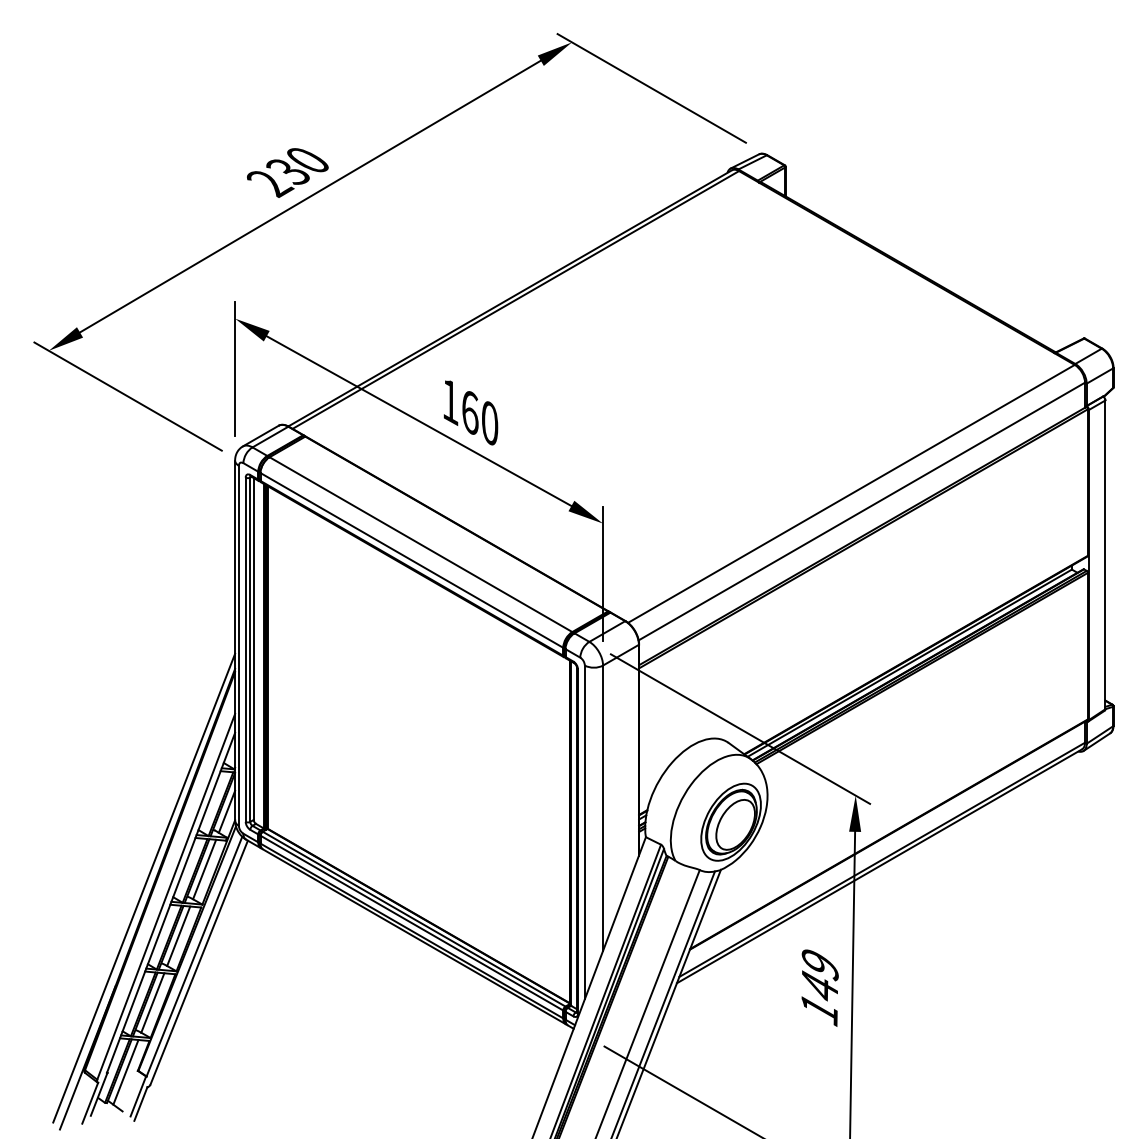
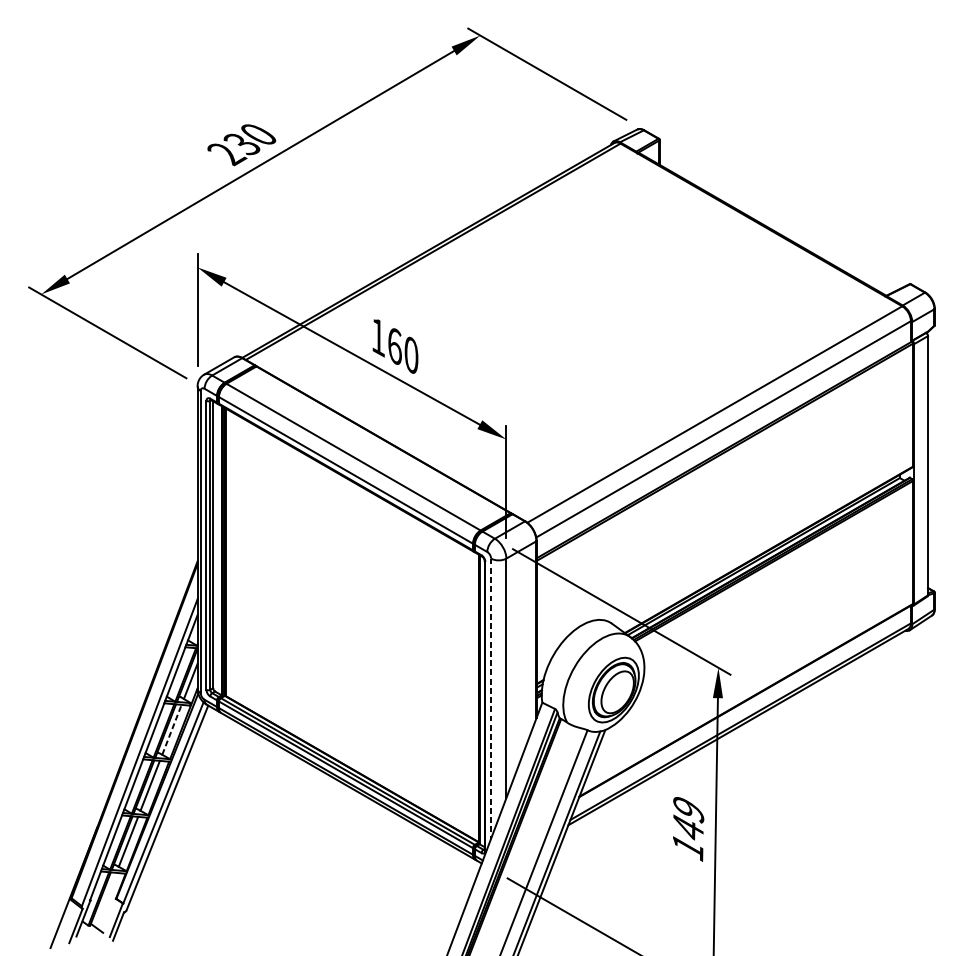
line: (584, 832) -> (490, 698), solid -> dashed
line: (204, 869) -> (171, 729), solid -> dashed
line: (144, 887) -> (121, 744), removed
line: (125, 1072) -> (105, 900), removed

